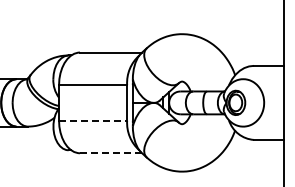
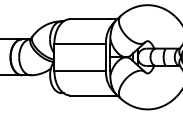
line: (93, 120) -> (80, 70), dashed -> solid
line: (111, 153) -> (94, 95), dashed -> solid

